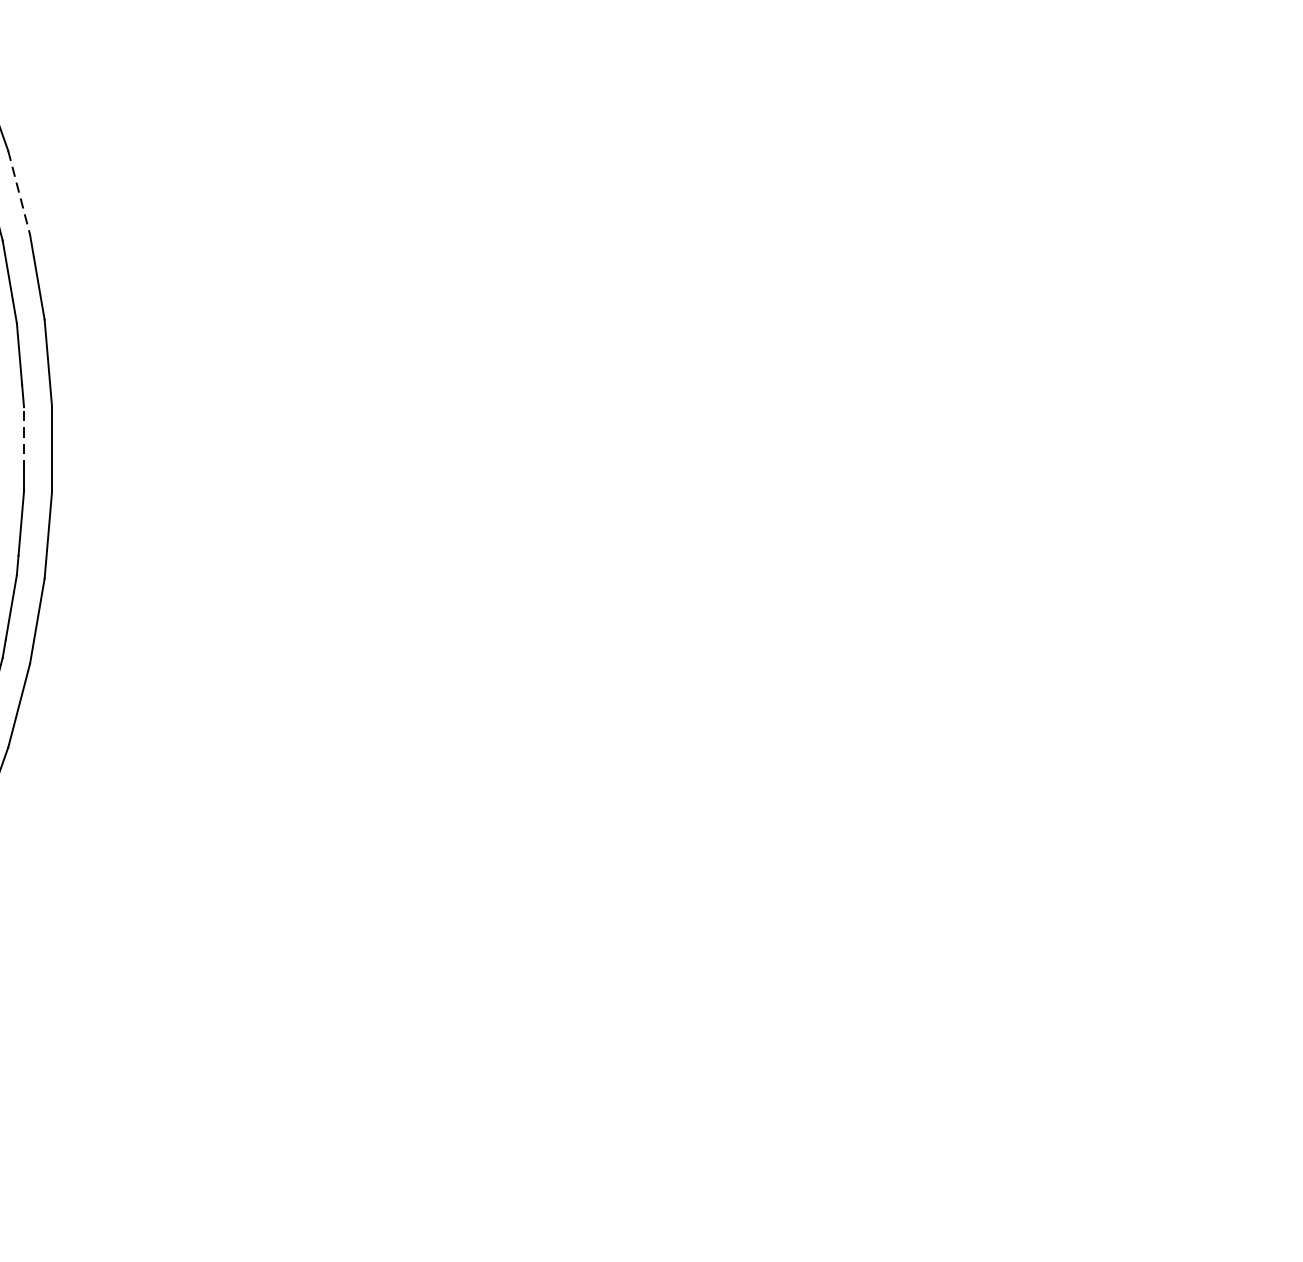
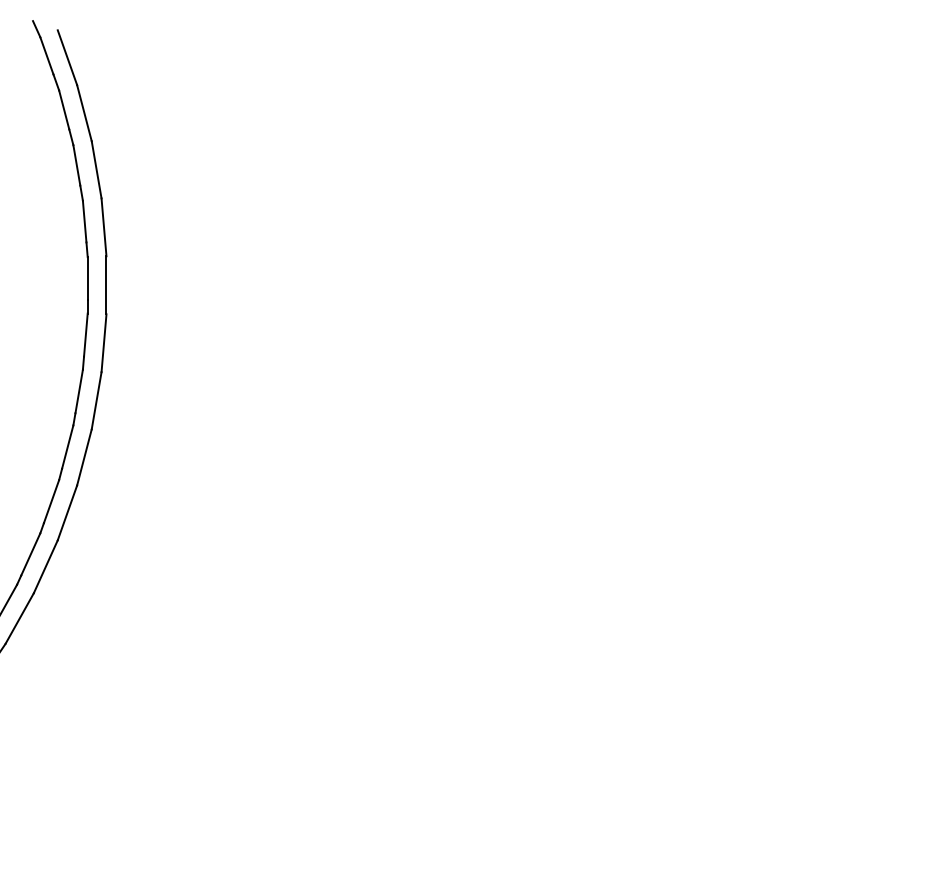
line: (19, 193) -> (84, 113), dashed -> solid
line: (23, 437) -> (87, 277), dashed -> solid

